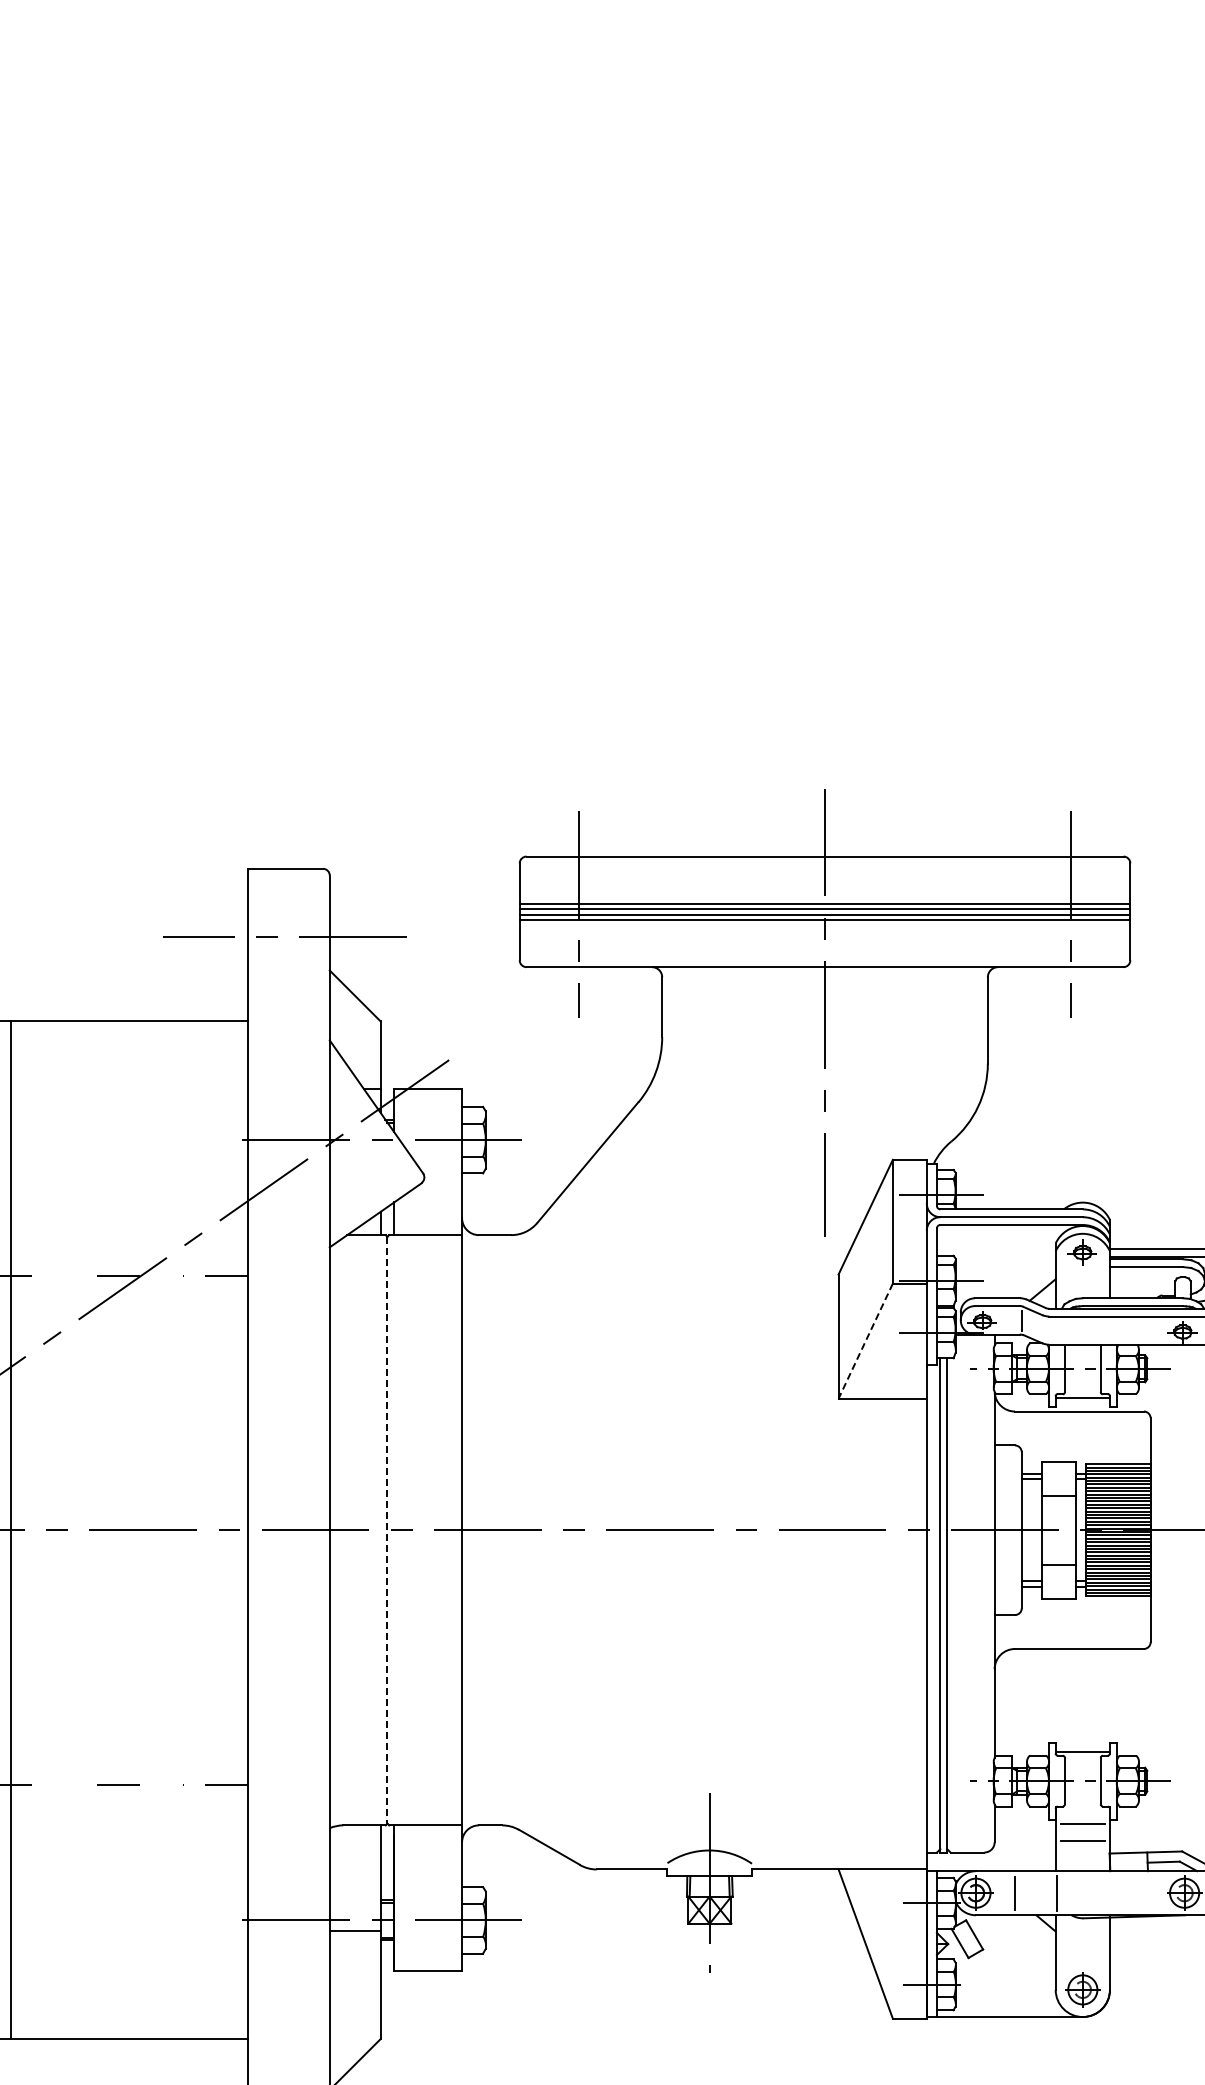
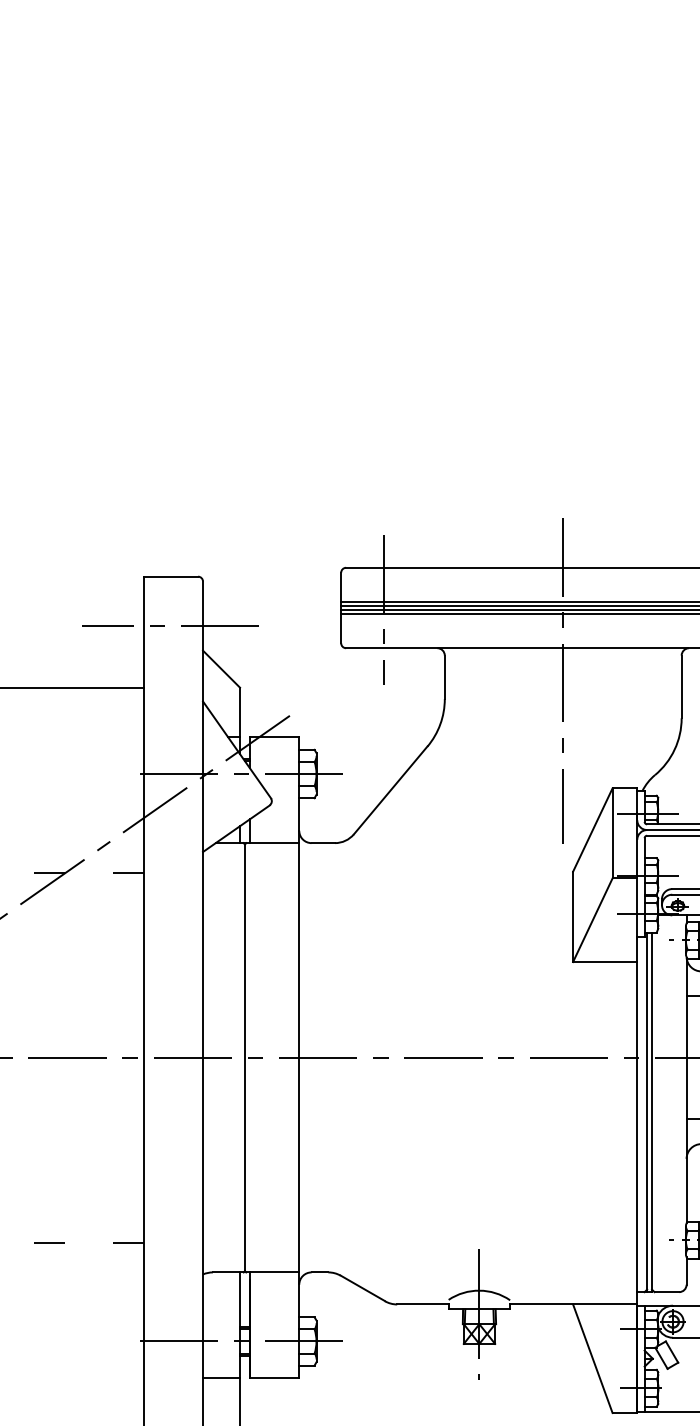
line: (865, 1341) -> (592, 920), dashed -> solid
line: (387, 1530) -> (245, 1057), dashed -> solid
line: (354, 1931) -> (221, 1378), moved

